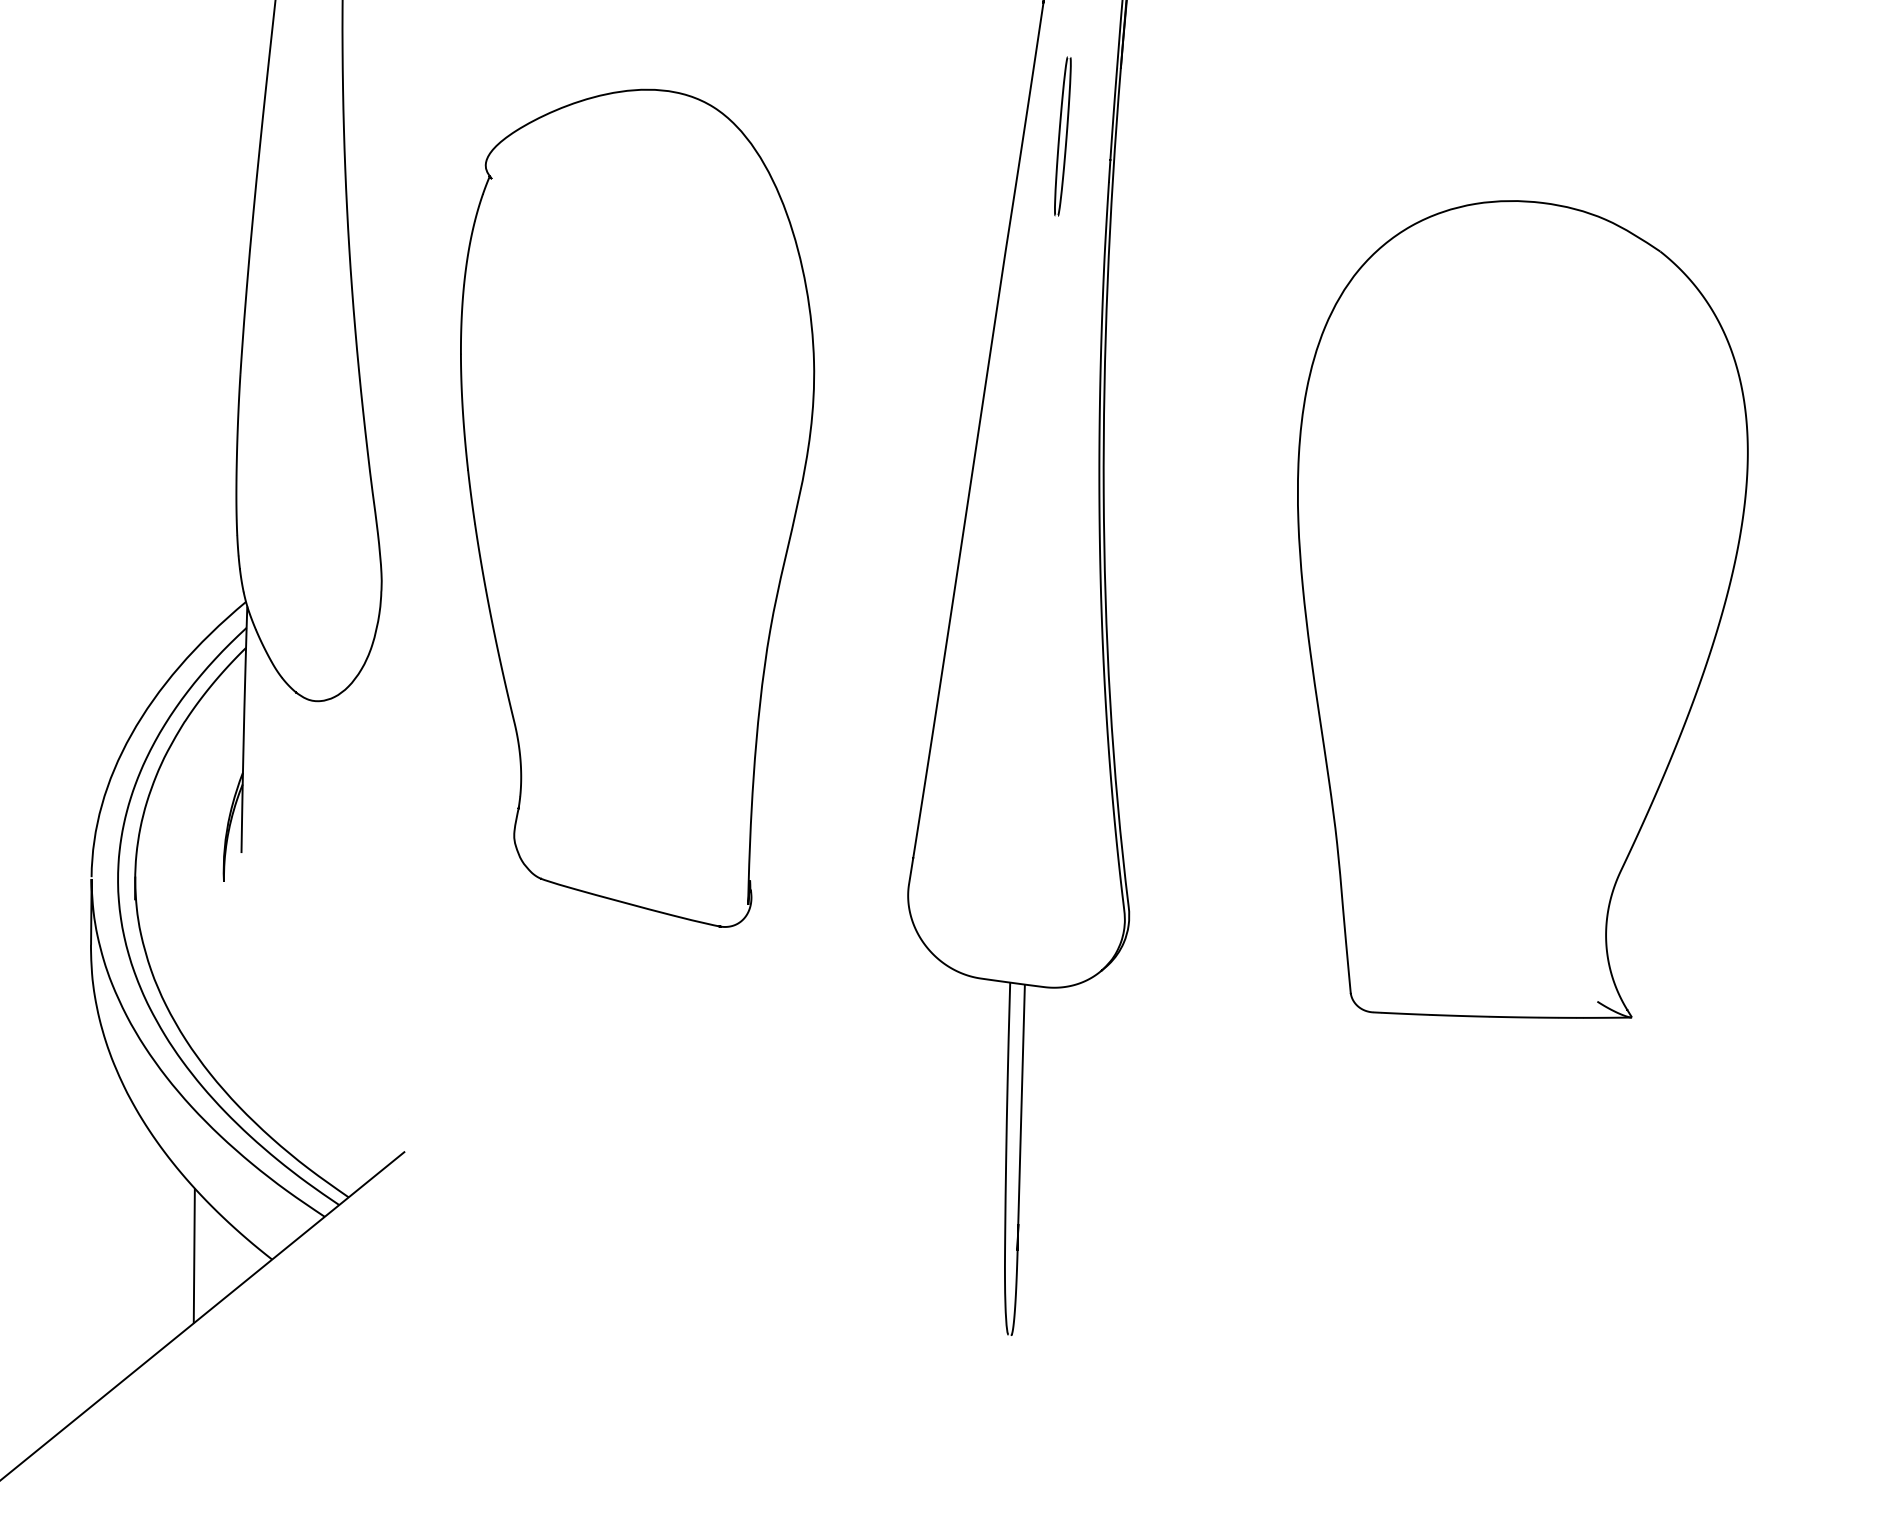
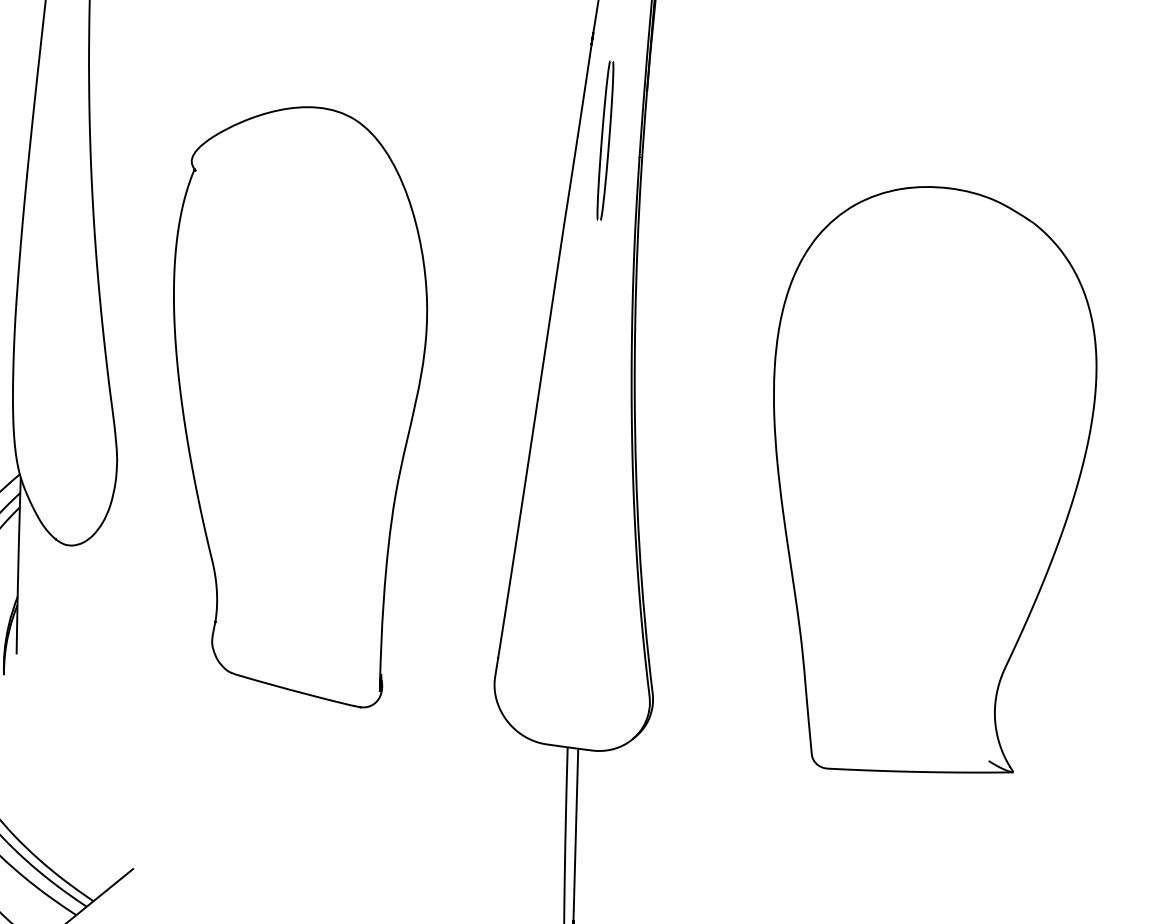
part: (1062, 136) -> (605, 140), size x1.4

